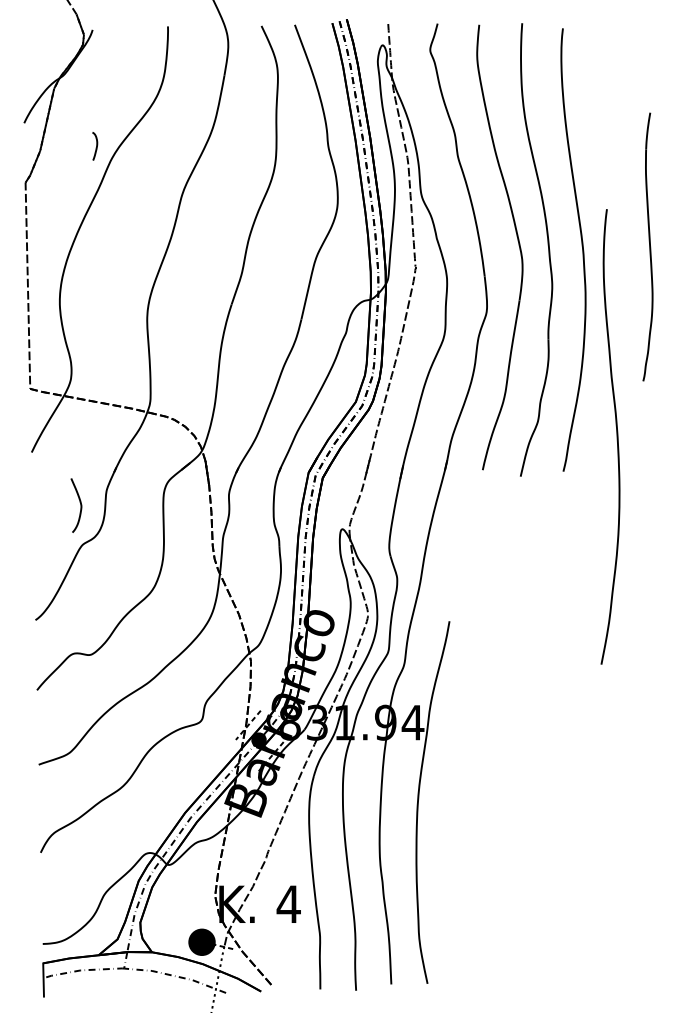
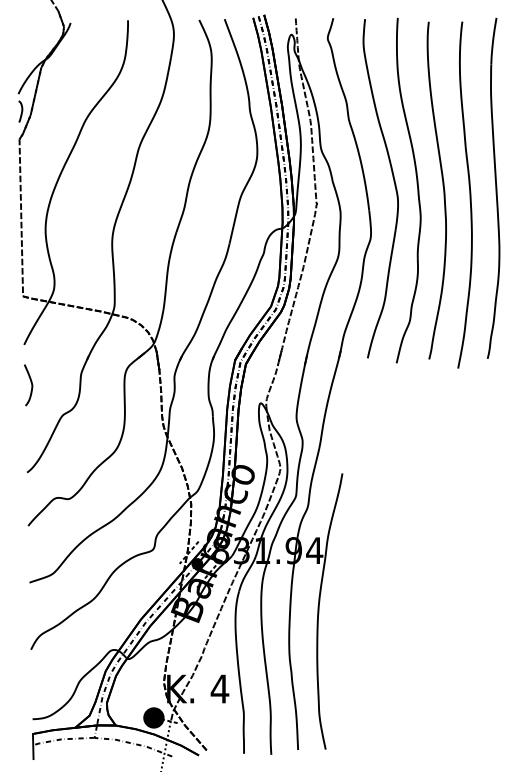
curve: (96, 146) -> (21, 111), moved
part: (647, 246) -> (493, 187), size x1.67
curve: (616, 436) -> (469, 194), moved
curve: (80, 505) -> (31, 385), moved

